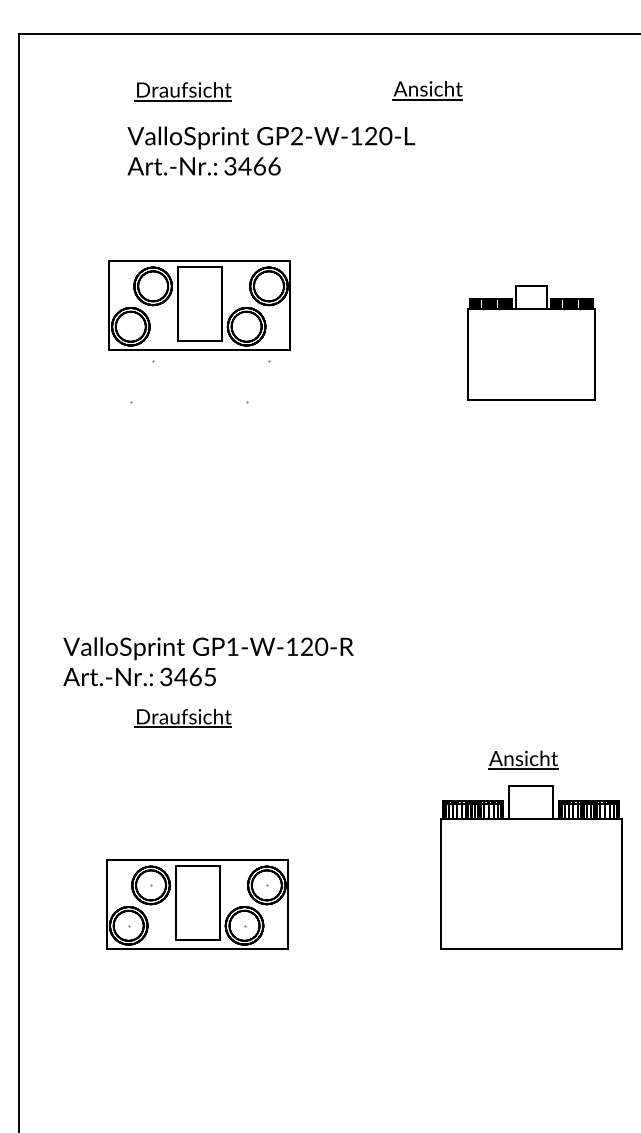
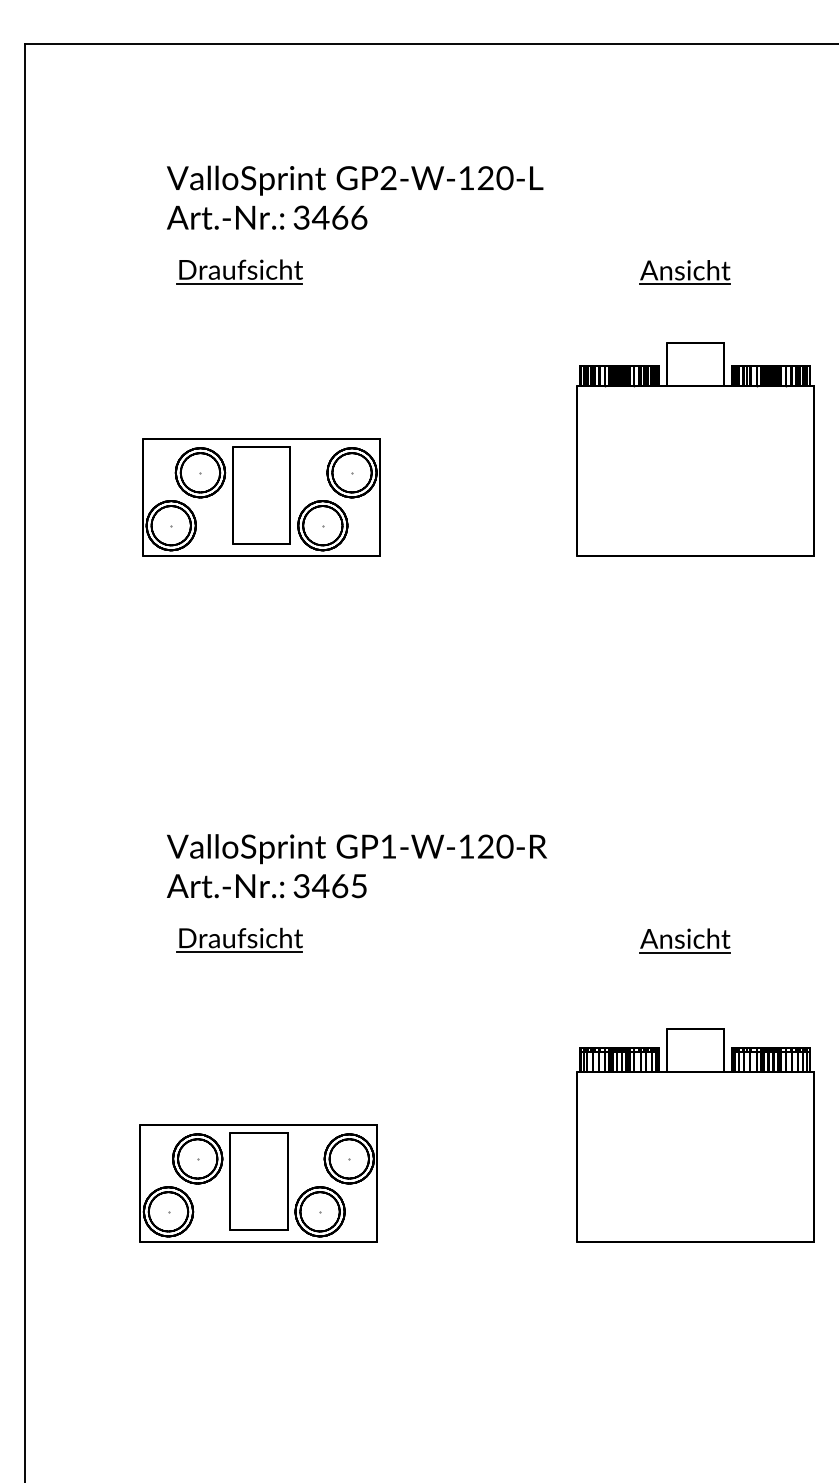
part: (427, 90) -> (684, 272), moved
part: (182, 91) -> (239, 271), moved
part: (199, 305) -> (261, 497), moved
part: (531, 343) -> (695, 449), size x1.43
text: (208, 662) -> (357, 866), moved
part: (522, 759) -> (684, 940), moved

